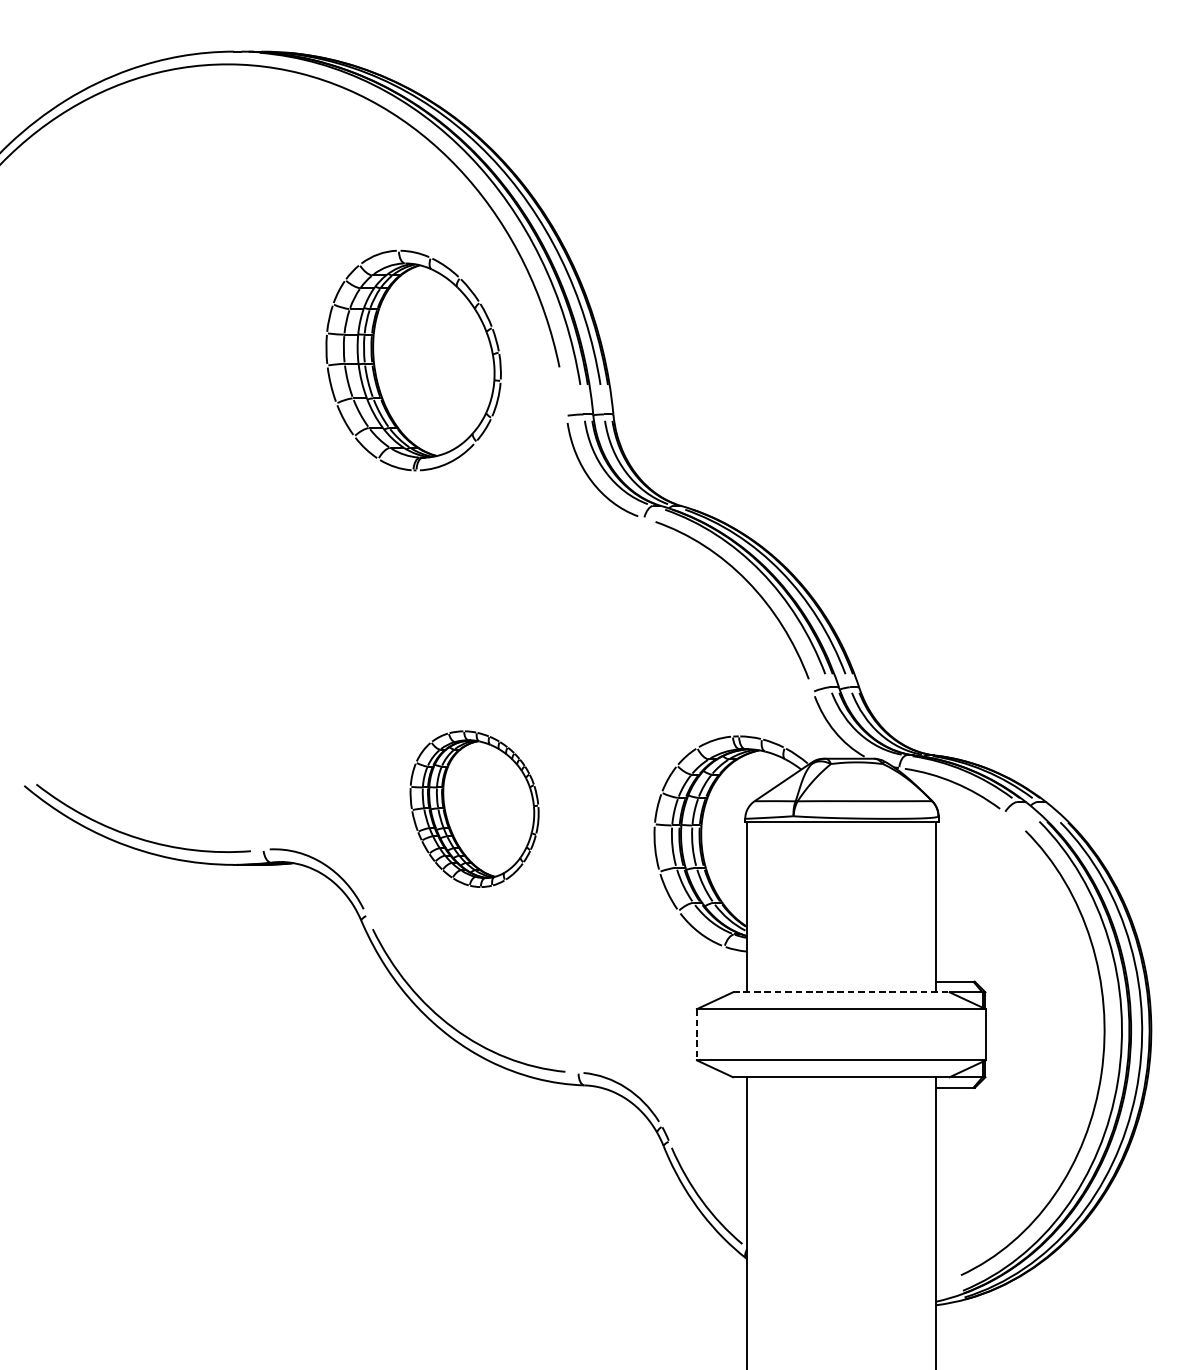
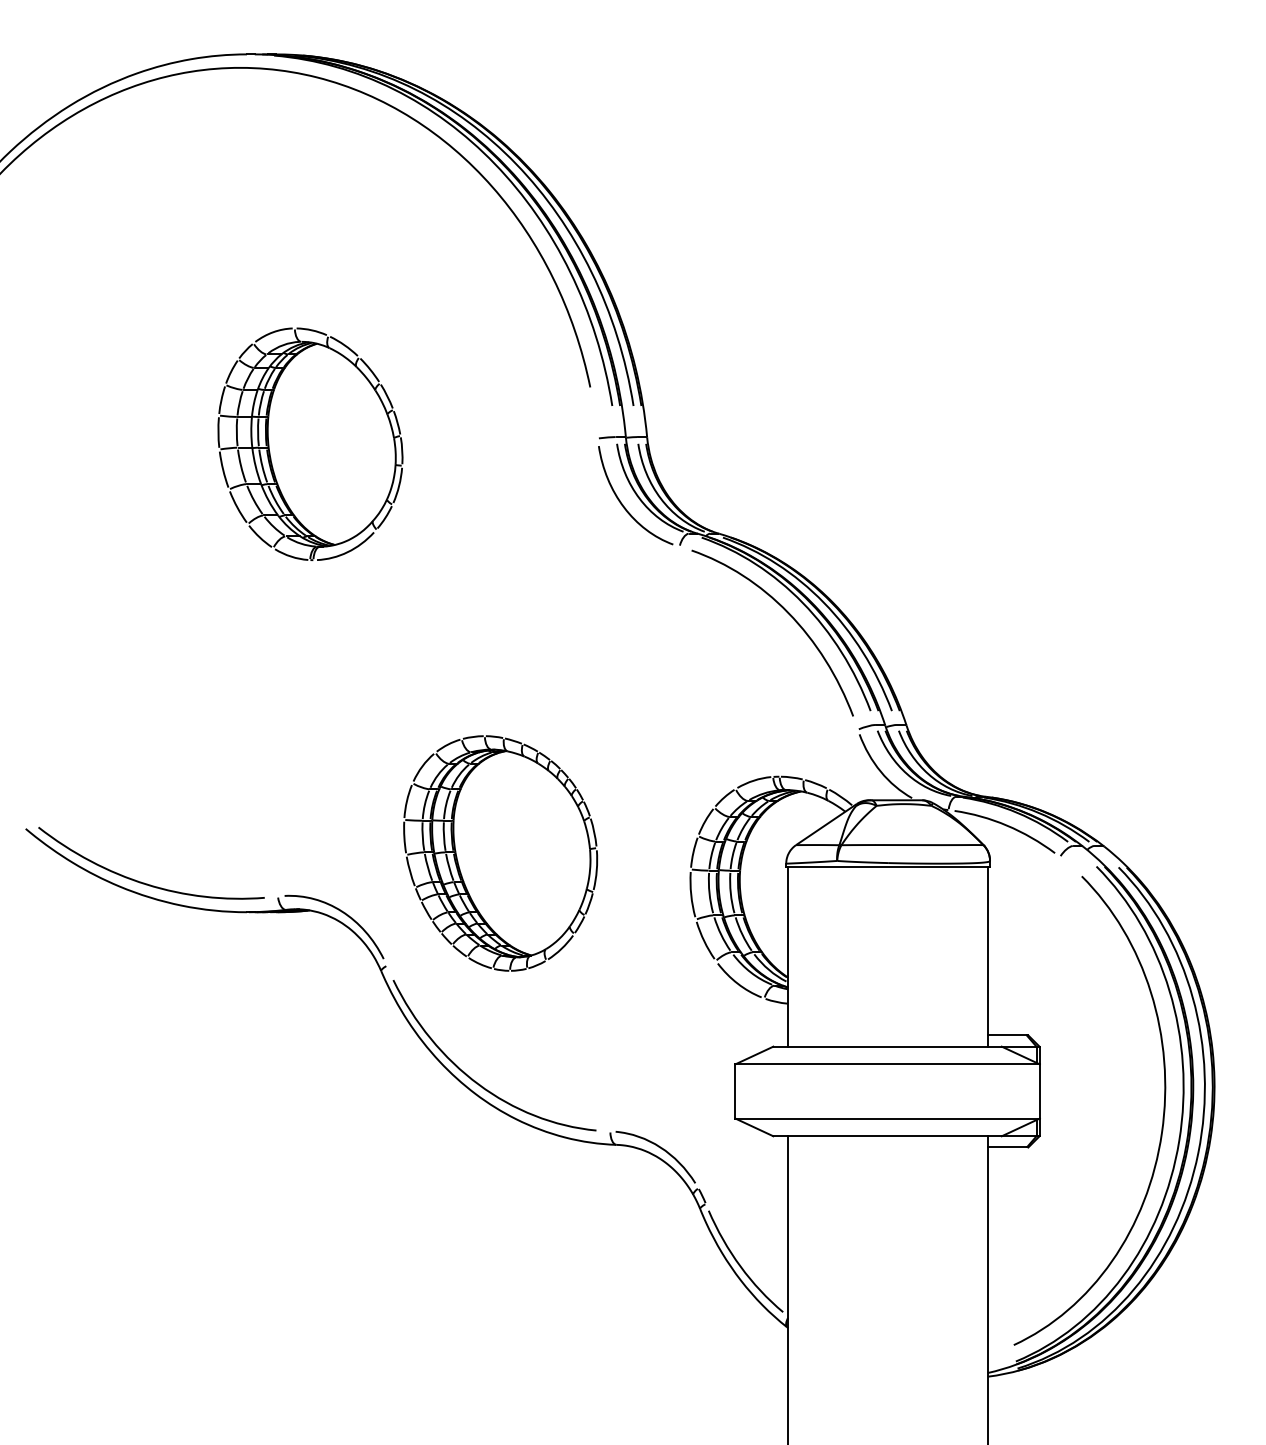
part: (413, 359) -> (310, 443), moved
part: (474, 809) -> (500, 853), size x1.43
line: (842, 992) -> (888, 1046), dashed -> solid
line: (697, 1034) -> (735, 1091), dashed -> solid

